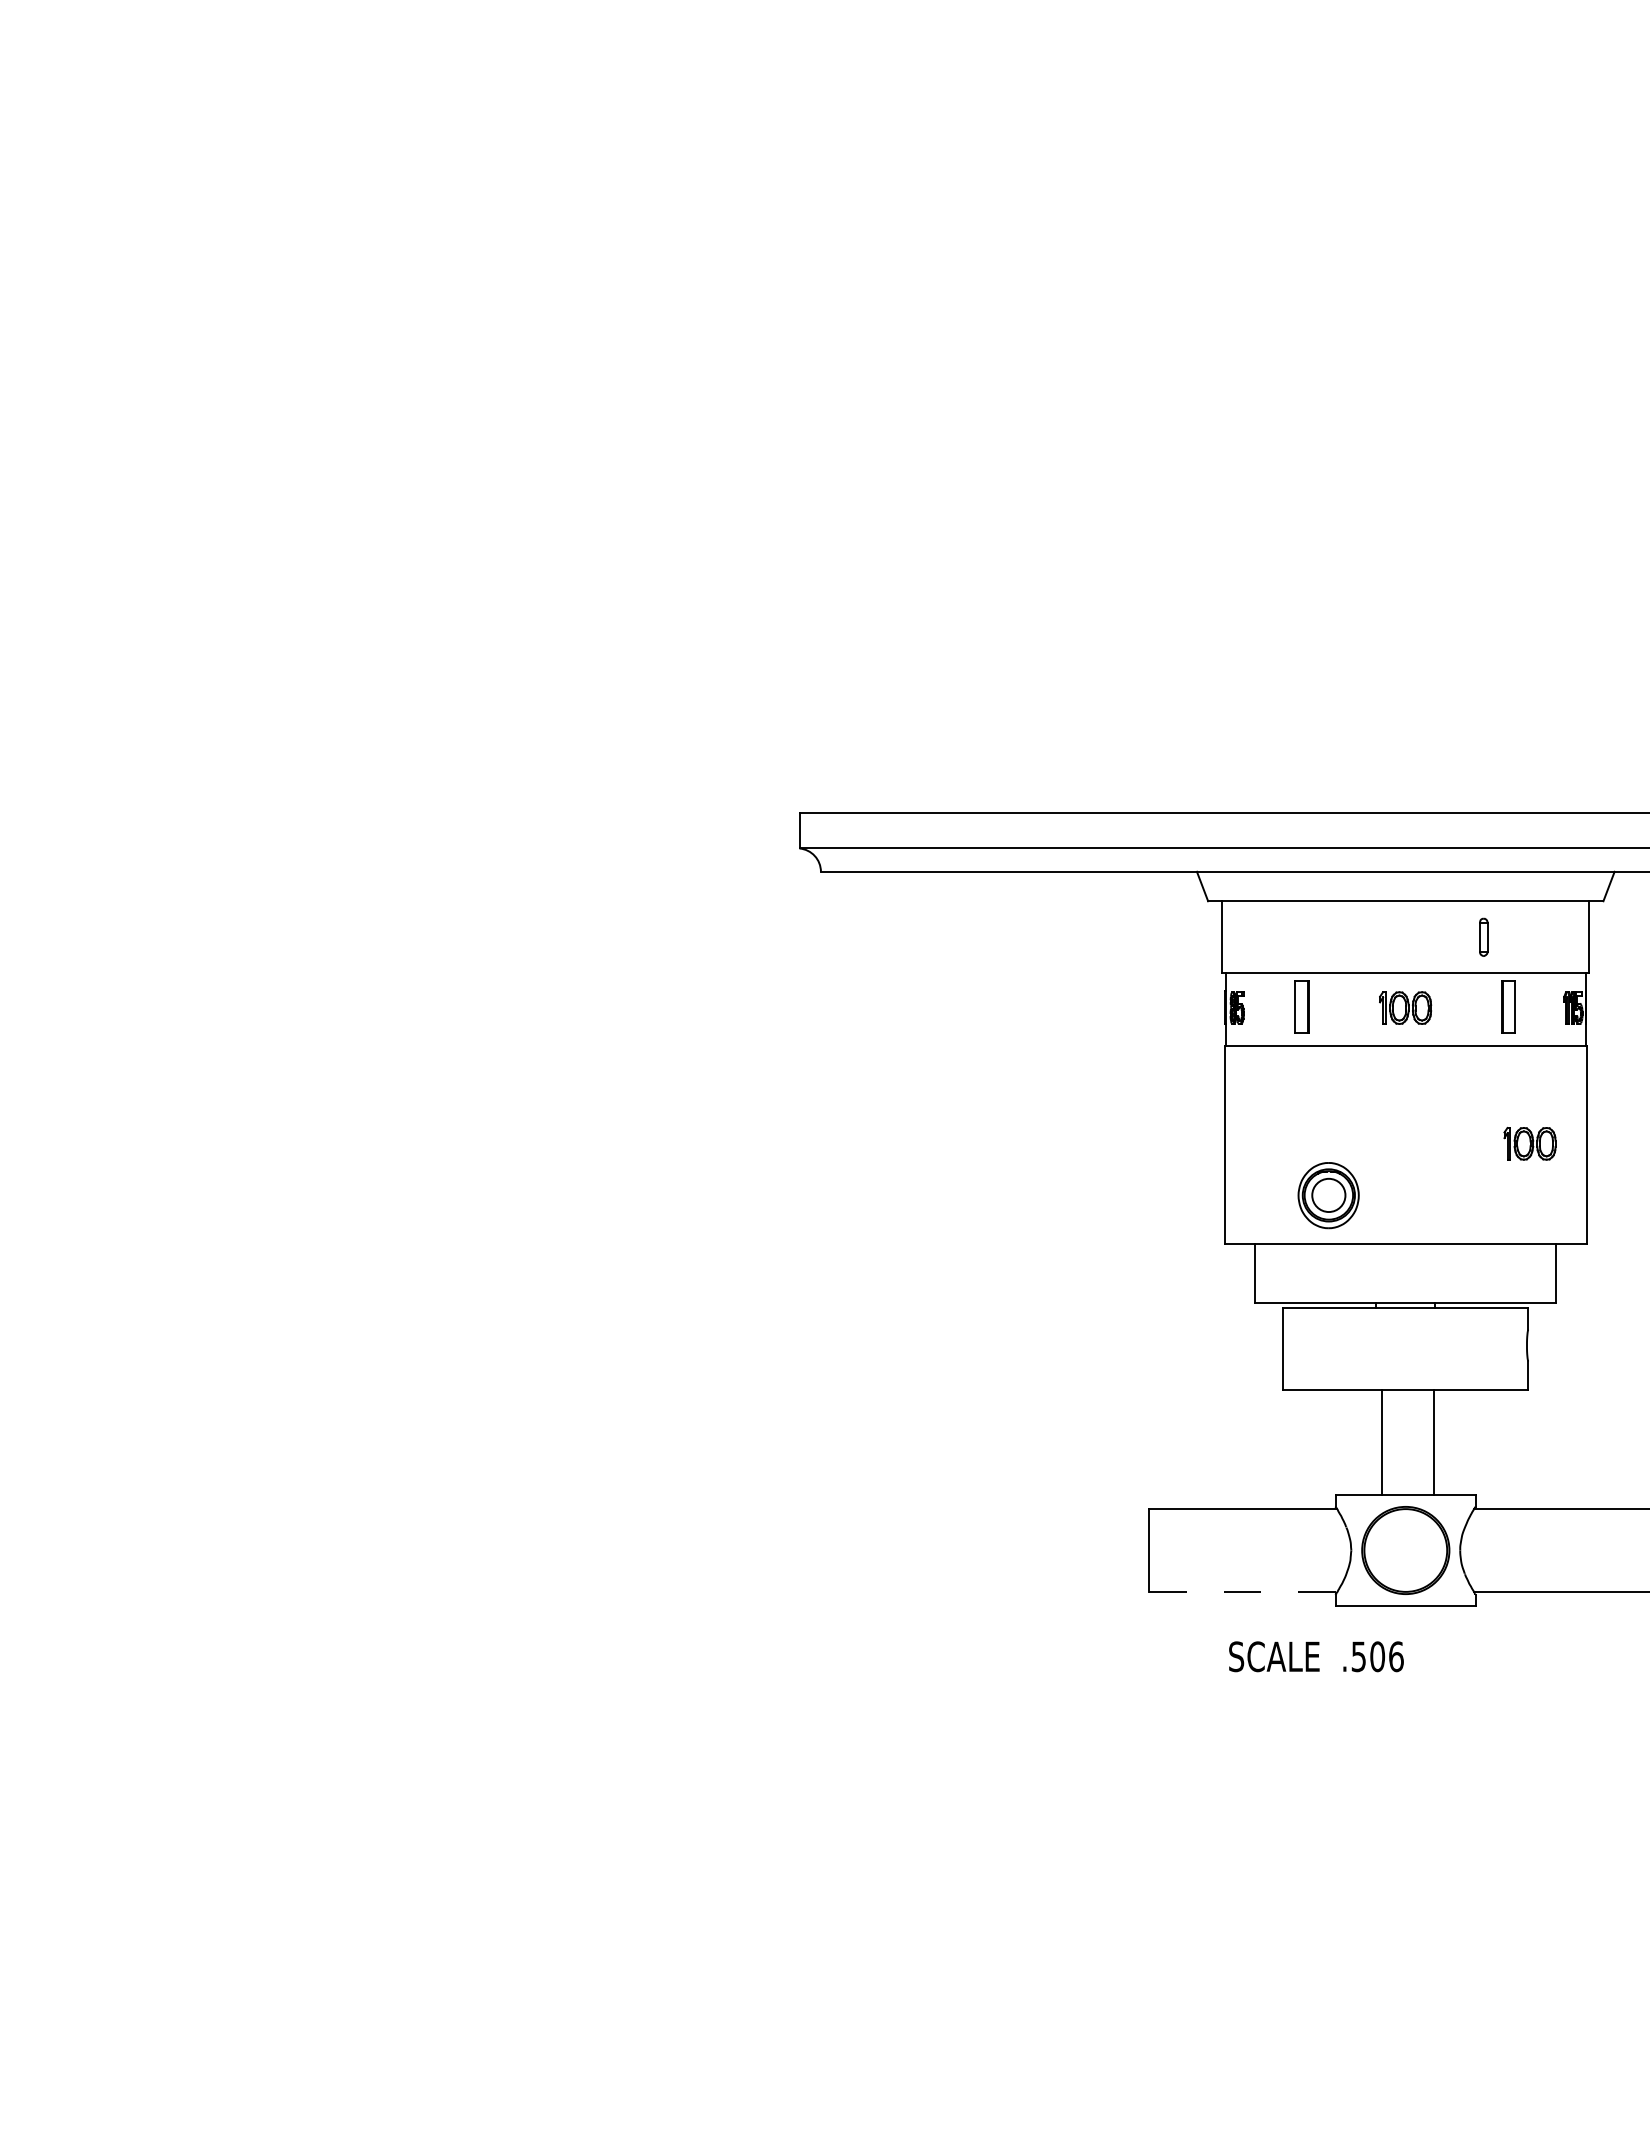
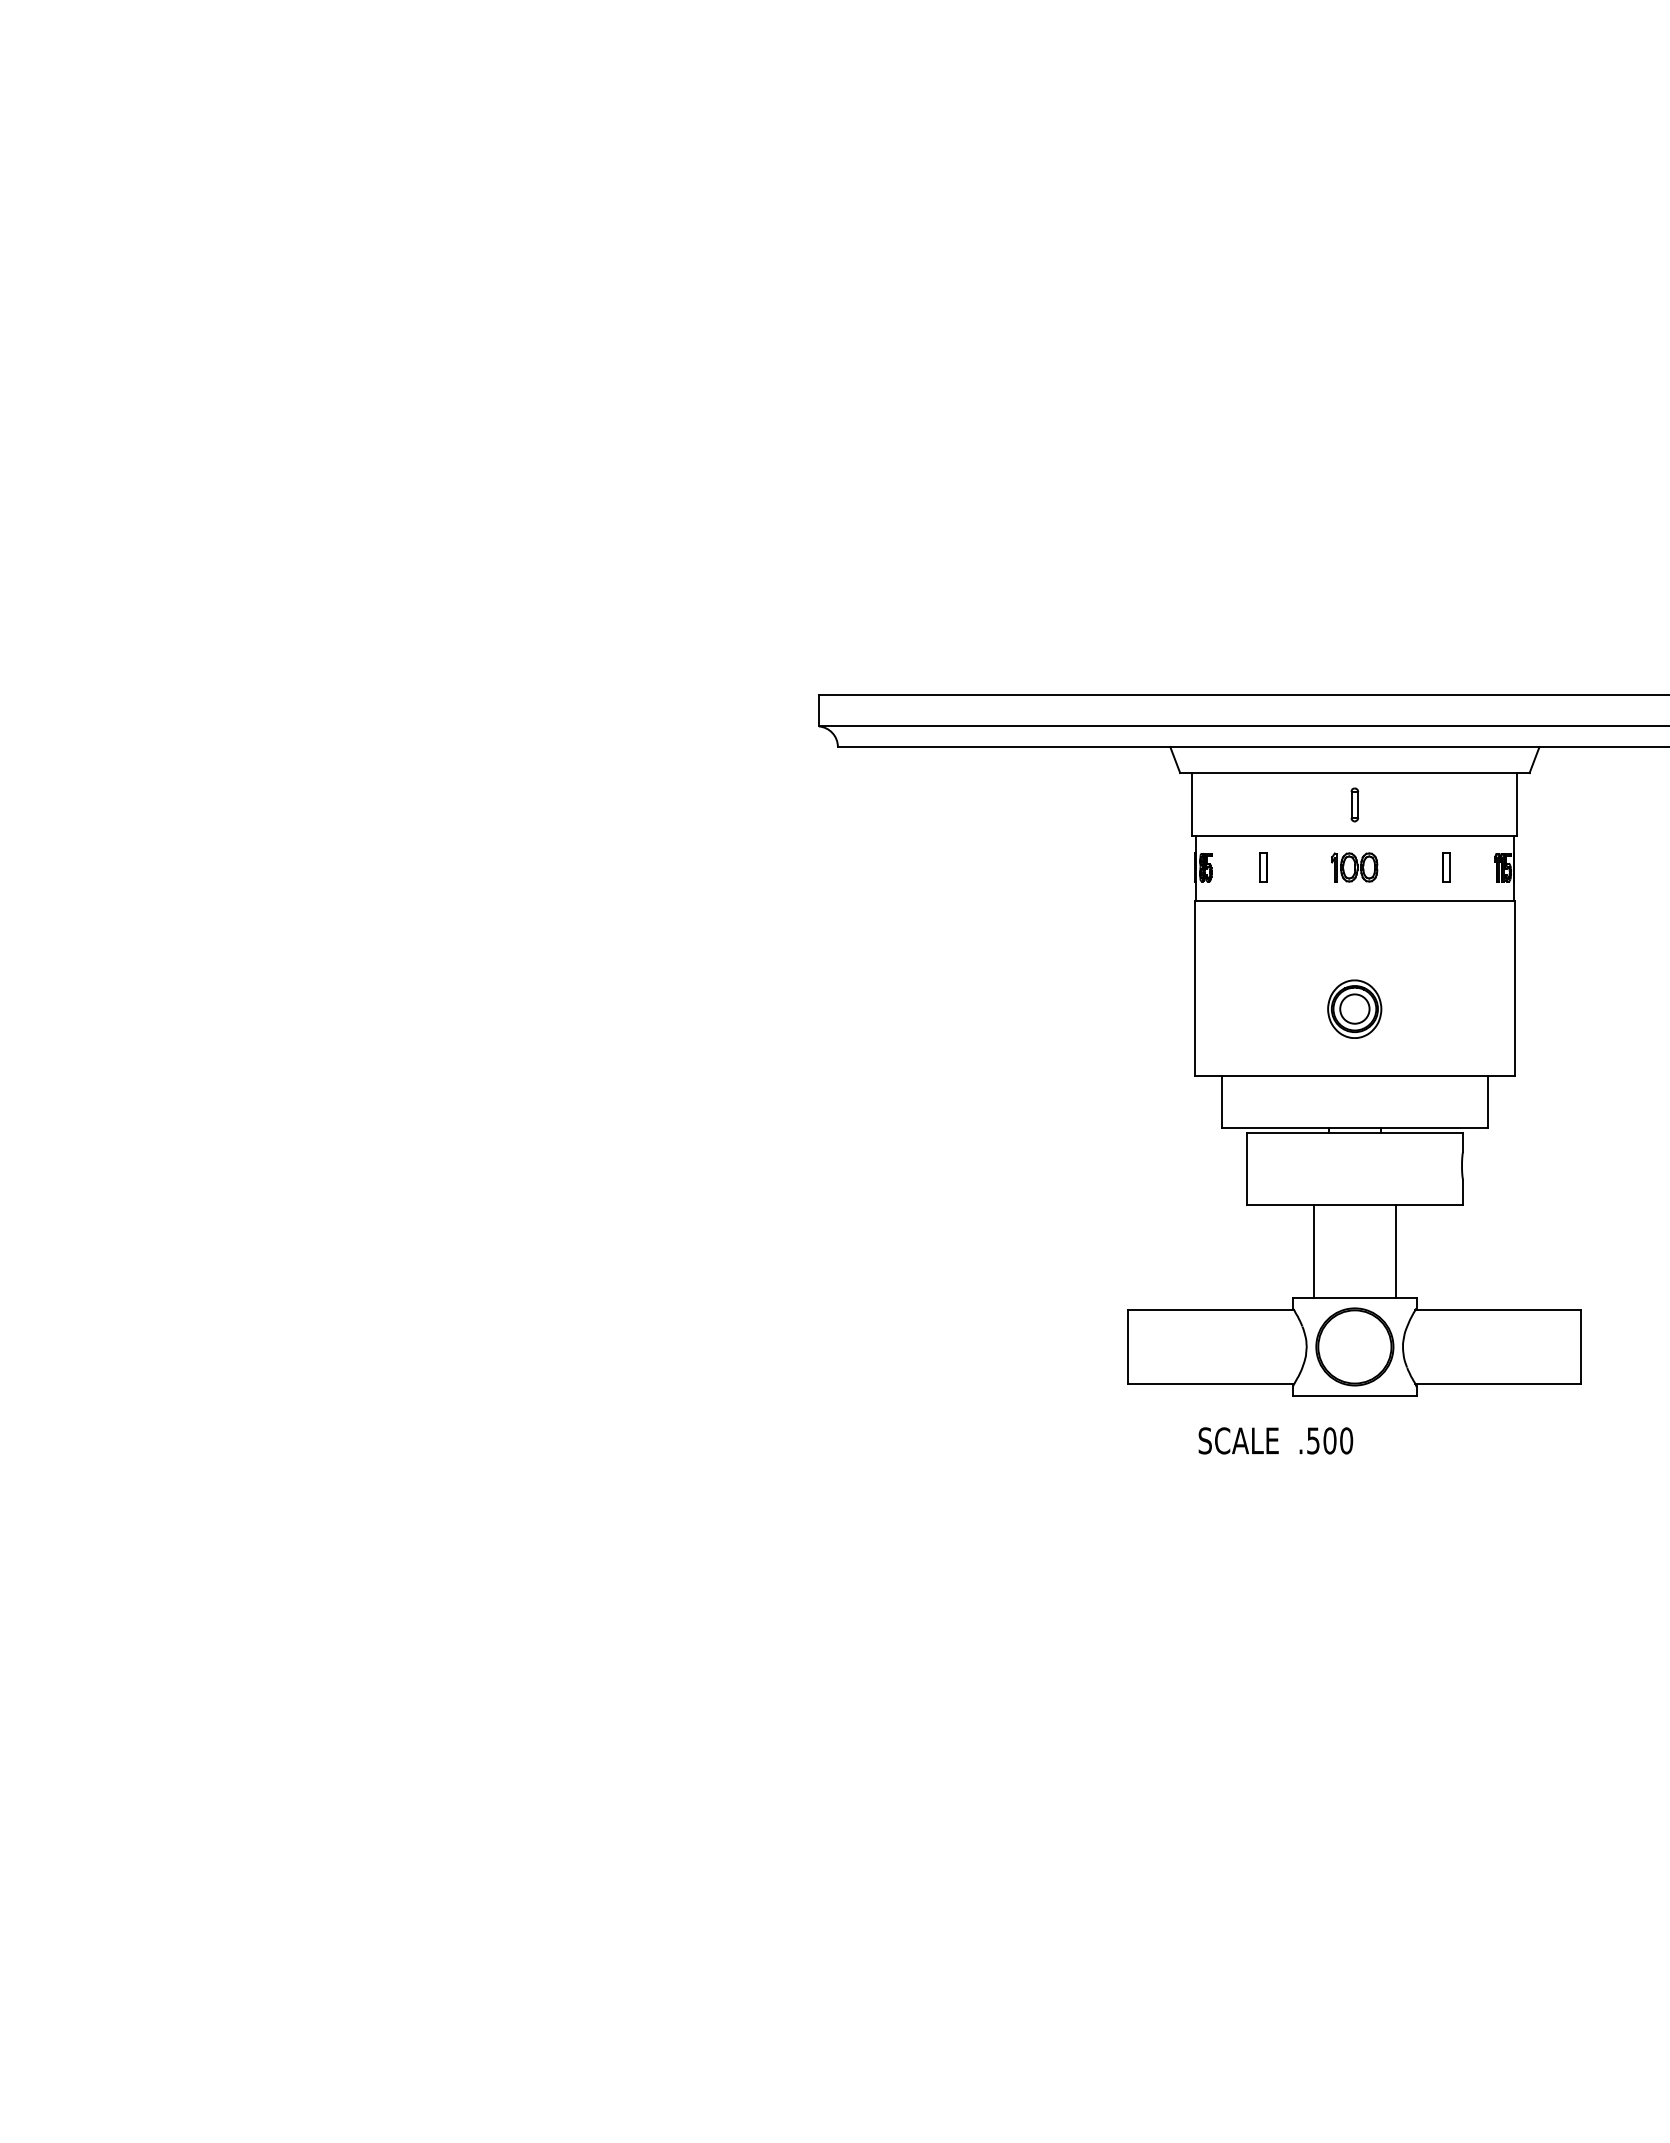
part: (1483, 936) -> (1354, 804), moved
part: (1302, 1008) -> (1263, 867), size x0.62
part: (1509, 1008) -> (1446, 867), size x0.62
part: (1529, 1143) -> (1464, 987), removed
part: (1328, 1194) -> (1354, 1008), moved
line: (1382, 1442) -> (1396, 1251), moved
line: (1433, 1442) -> (1313, 1251), moved
line: (1243, 1591) -> (1211, 1383), dashed -> solid
text: (1396, 1656) -> (1346, 1440), .506 -> .500

